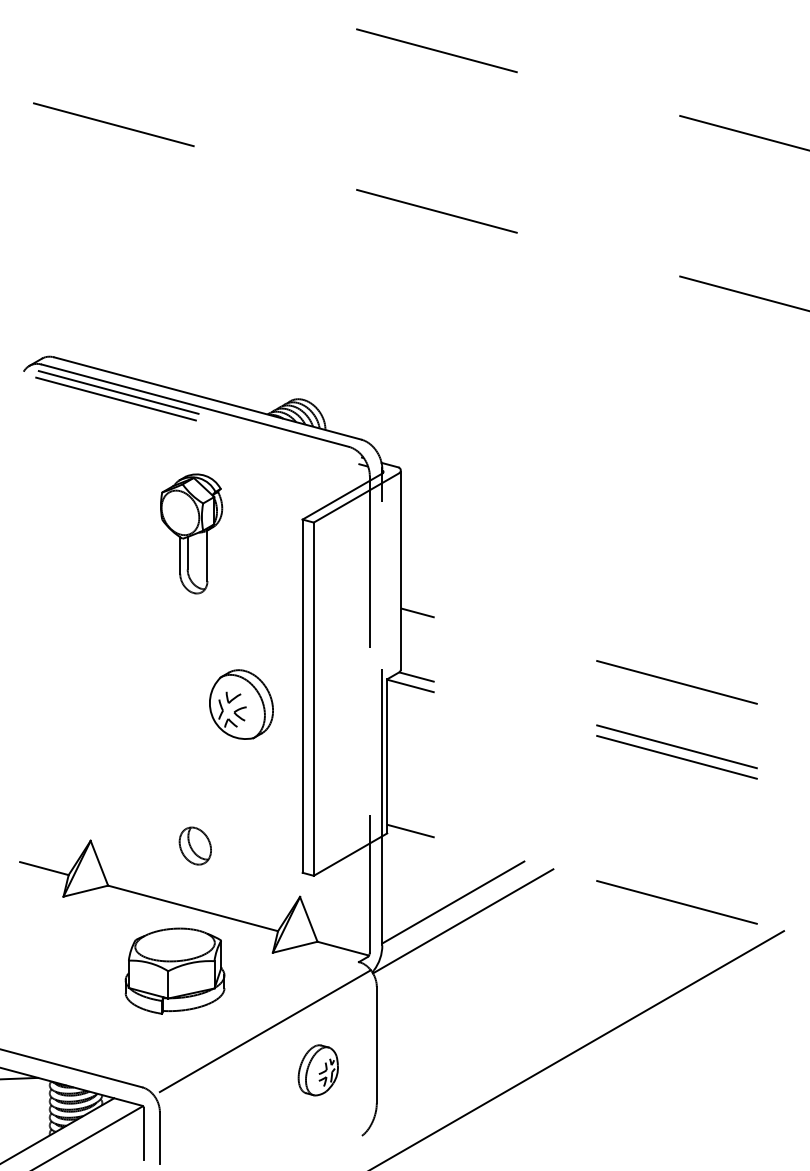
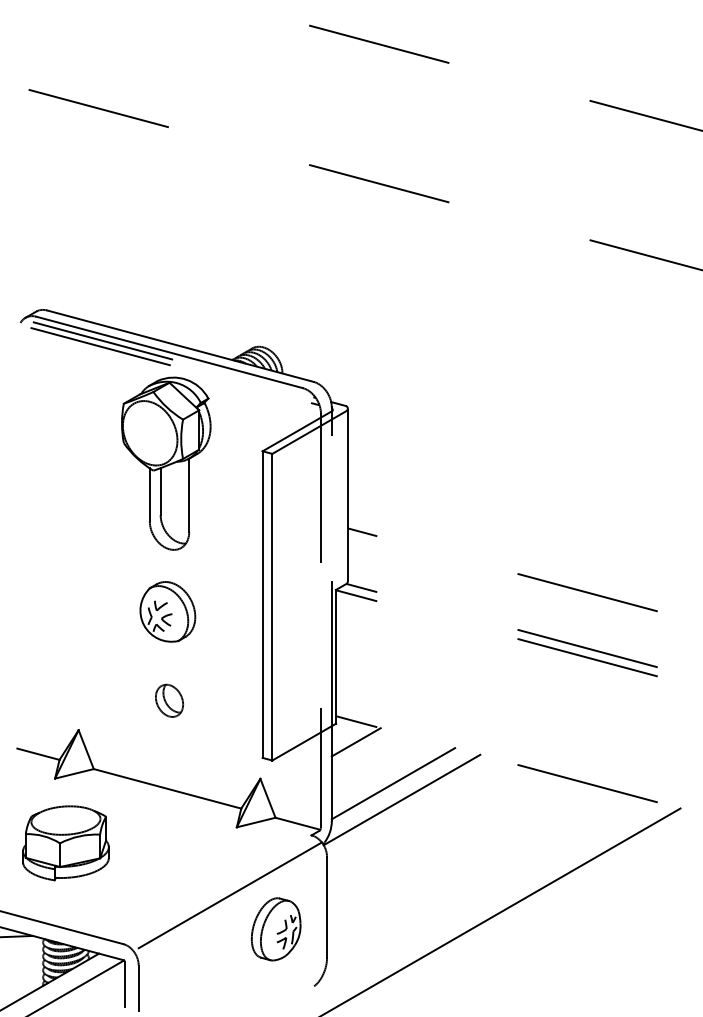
part: (191, 533) -> (166, 463), size x1.67
part: (241, 704) -> (167, 611), moved
part: (194, 845) -> (168, 700), moved
line: (410, 854) -> (356, 742), added
part: (174, 970) -> (65, 842), moved
part: (318, 1070) -> (276, 929), size x1.43

